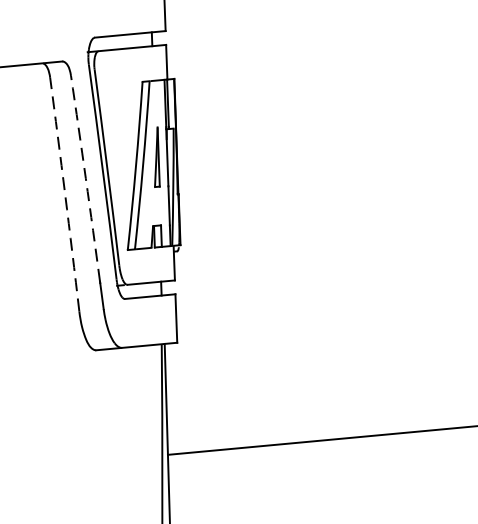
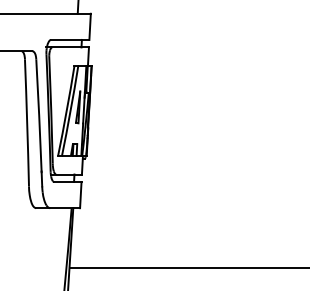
arc: (86, 178) -> (39, 115), dashed -> solid
arc: (65, 193) -> (27, 122), dashed -> solid

